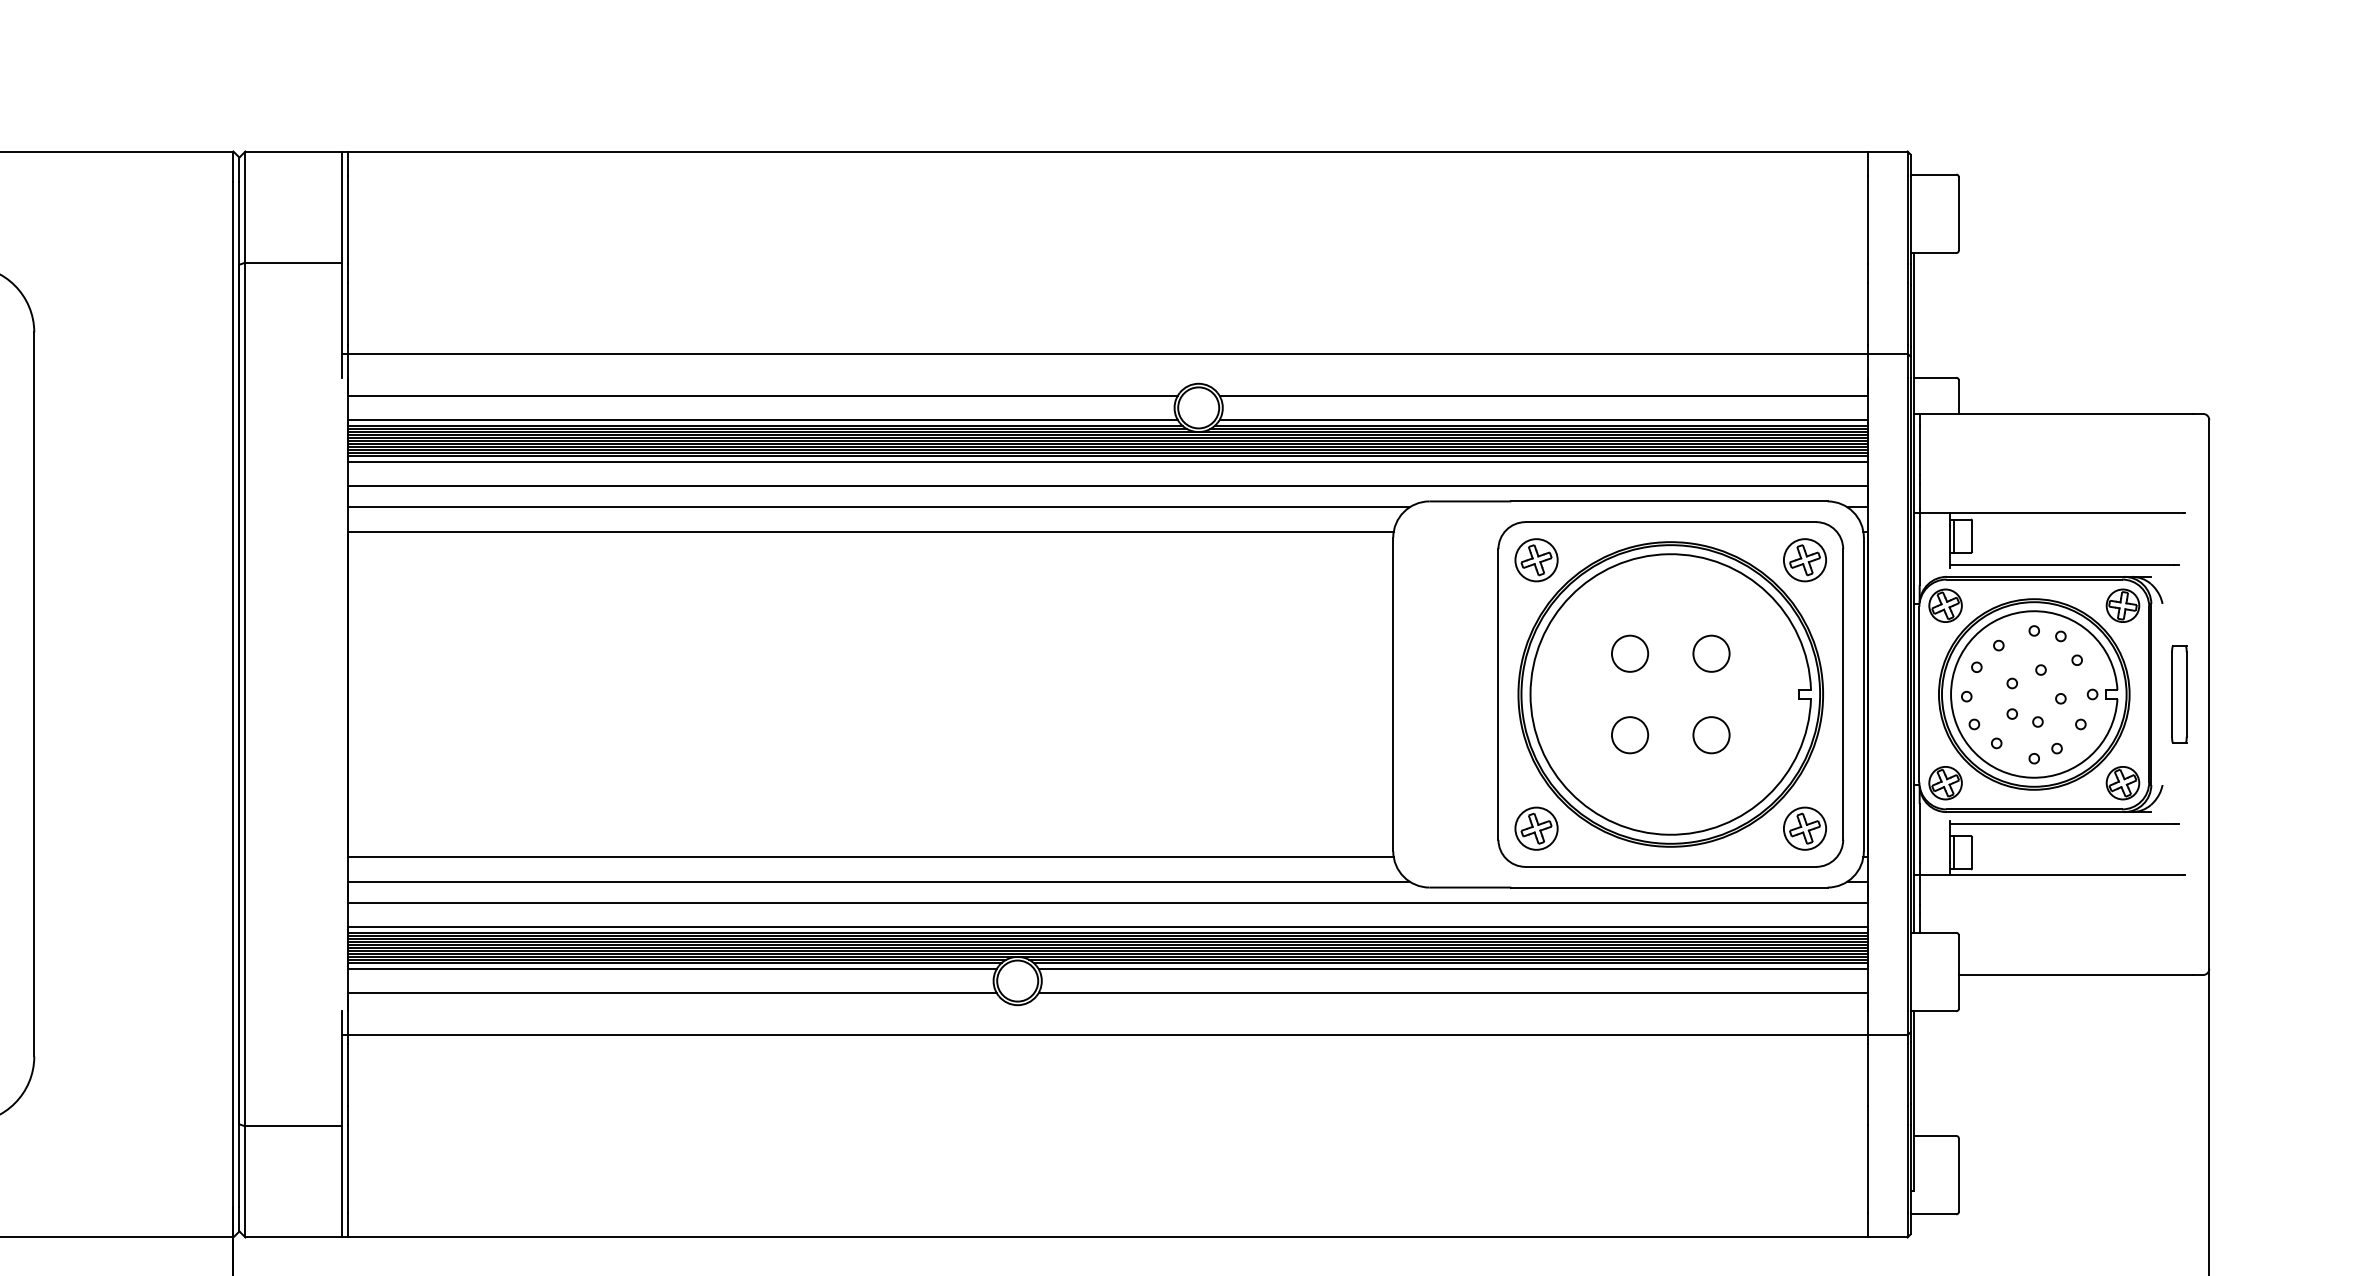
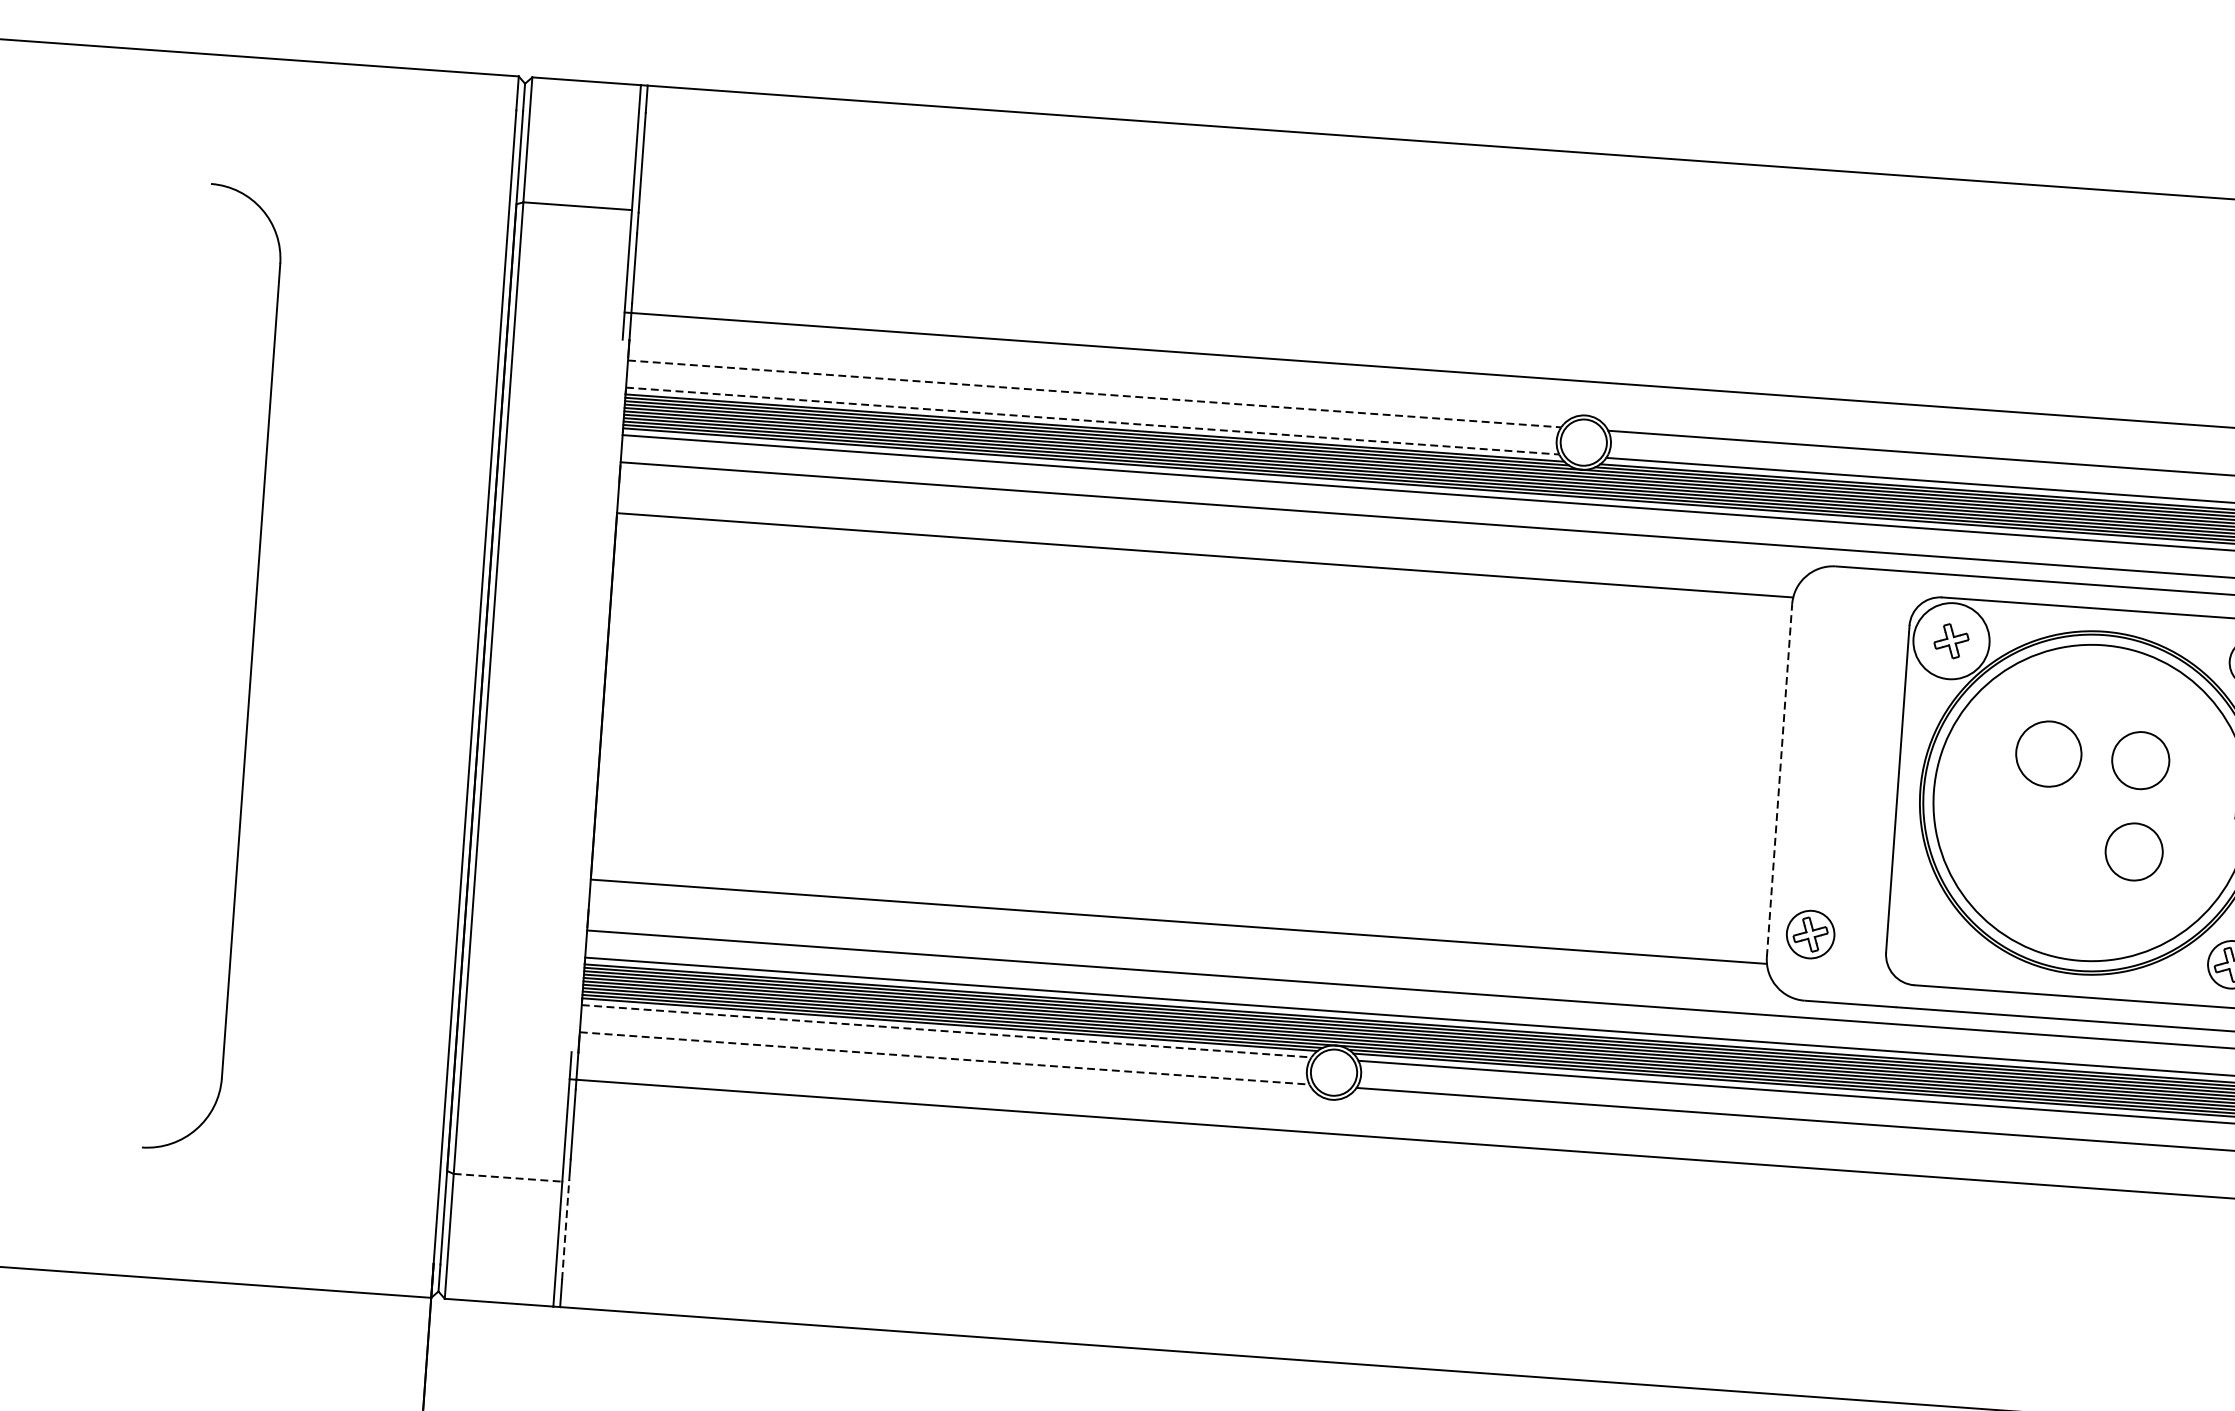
line: (762, 395) -> (1094, 393), solid -> dashed
line: (762, 419) -> (1092, 420), solid -> dashed
line: (878, 507) -> (1215, 528), removed
circle: (1536, 560) -> (1951, 641), size x1.6
part: (1630, 653) -> (2049, 753), size x1.6
part: (1711, 653) -> (2140, 760), size x1.4
line: (1393, 694) -> (1779, 780), solid -> dashed
part: (1630, 735) -> (2043, 845), removed
part: (1711, 735) -> (2134, 852), size x1.4
part: (1536, 828) -> (1810, 934), moved
line: (878, 881) -> (1185, 949), removed
line: (672, 969) -> (946, 1031), solid -> dashed
line: (672, 993) -> (944, 1058), solid -> dashed
line: (294, 1126) -> (508, 1177), solid -> dashed
line: (348, 1168) -> (566, 1229), solid -> dashed

